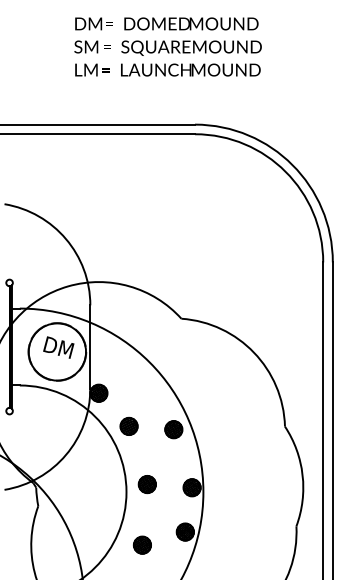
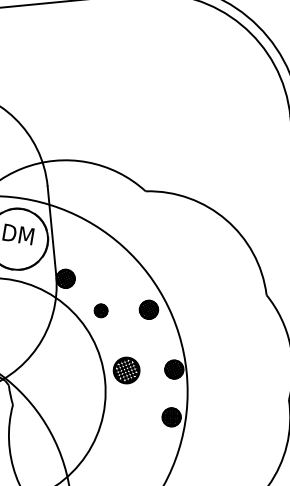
part: (128, 425) -> (100, 310), size x0.7
part: (146, 484) -> (125, 370), size x1.4
part: (141, 544) -> (126, 434), removed

